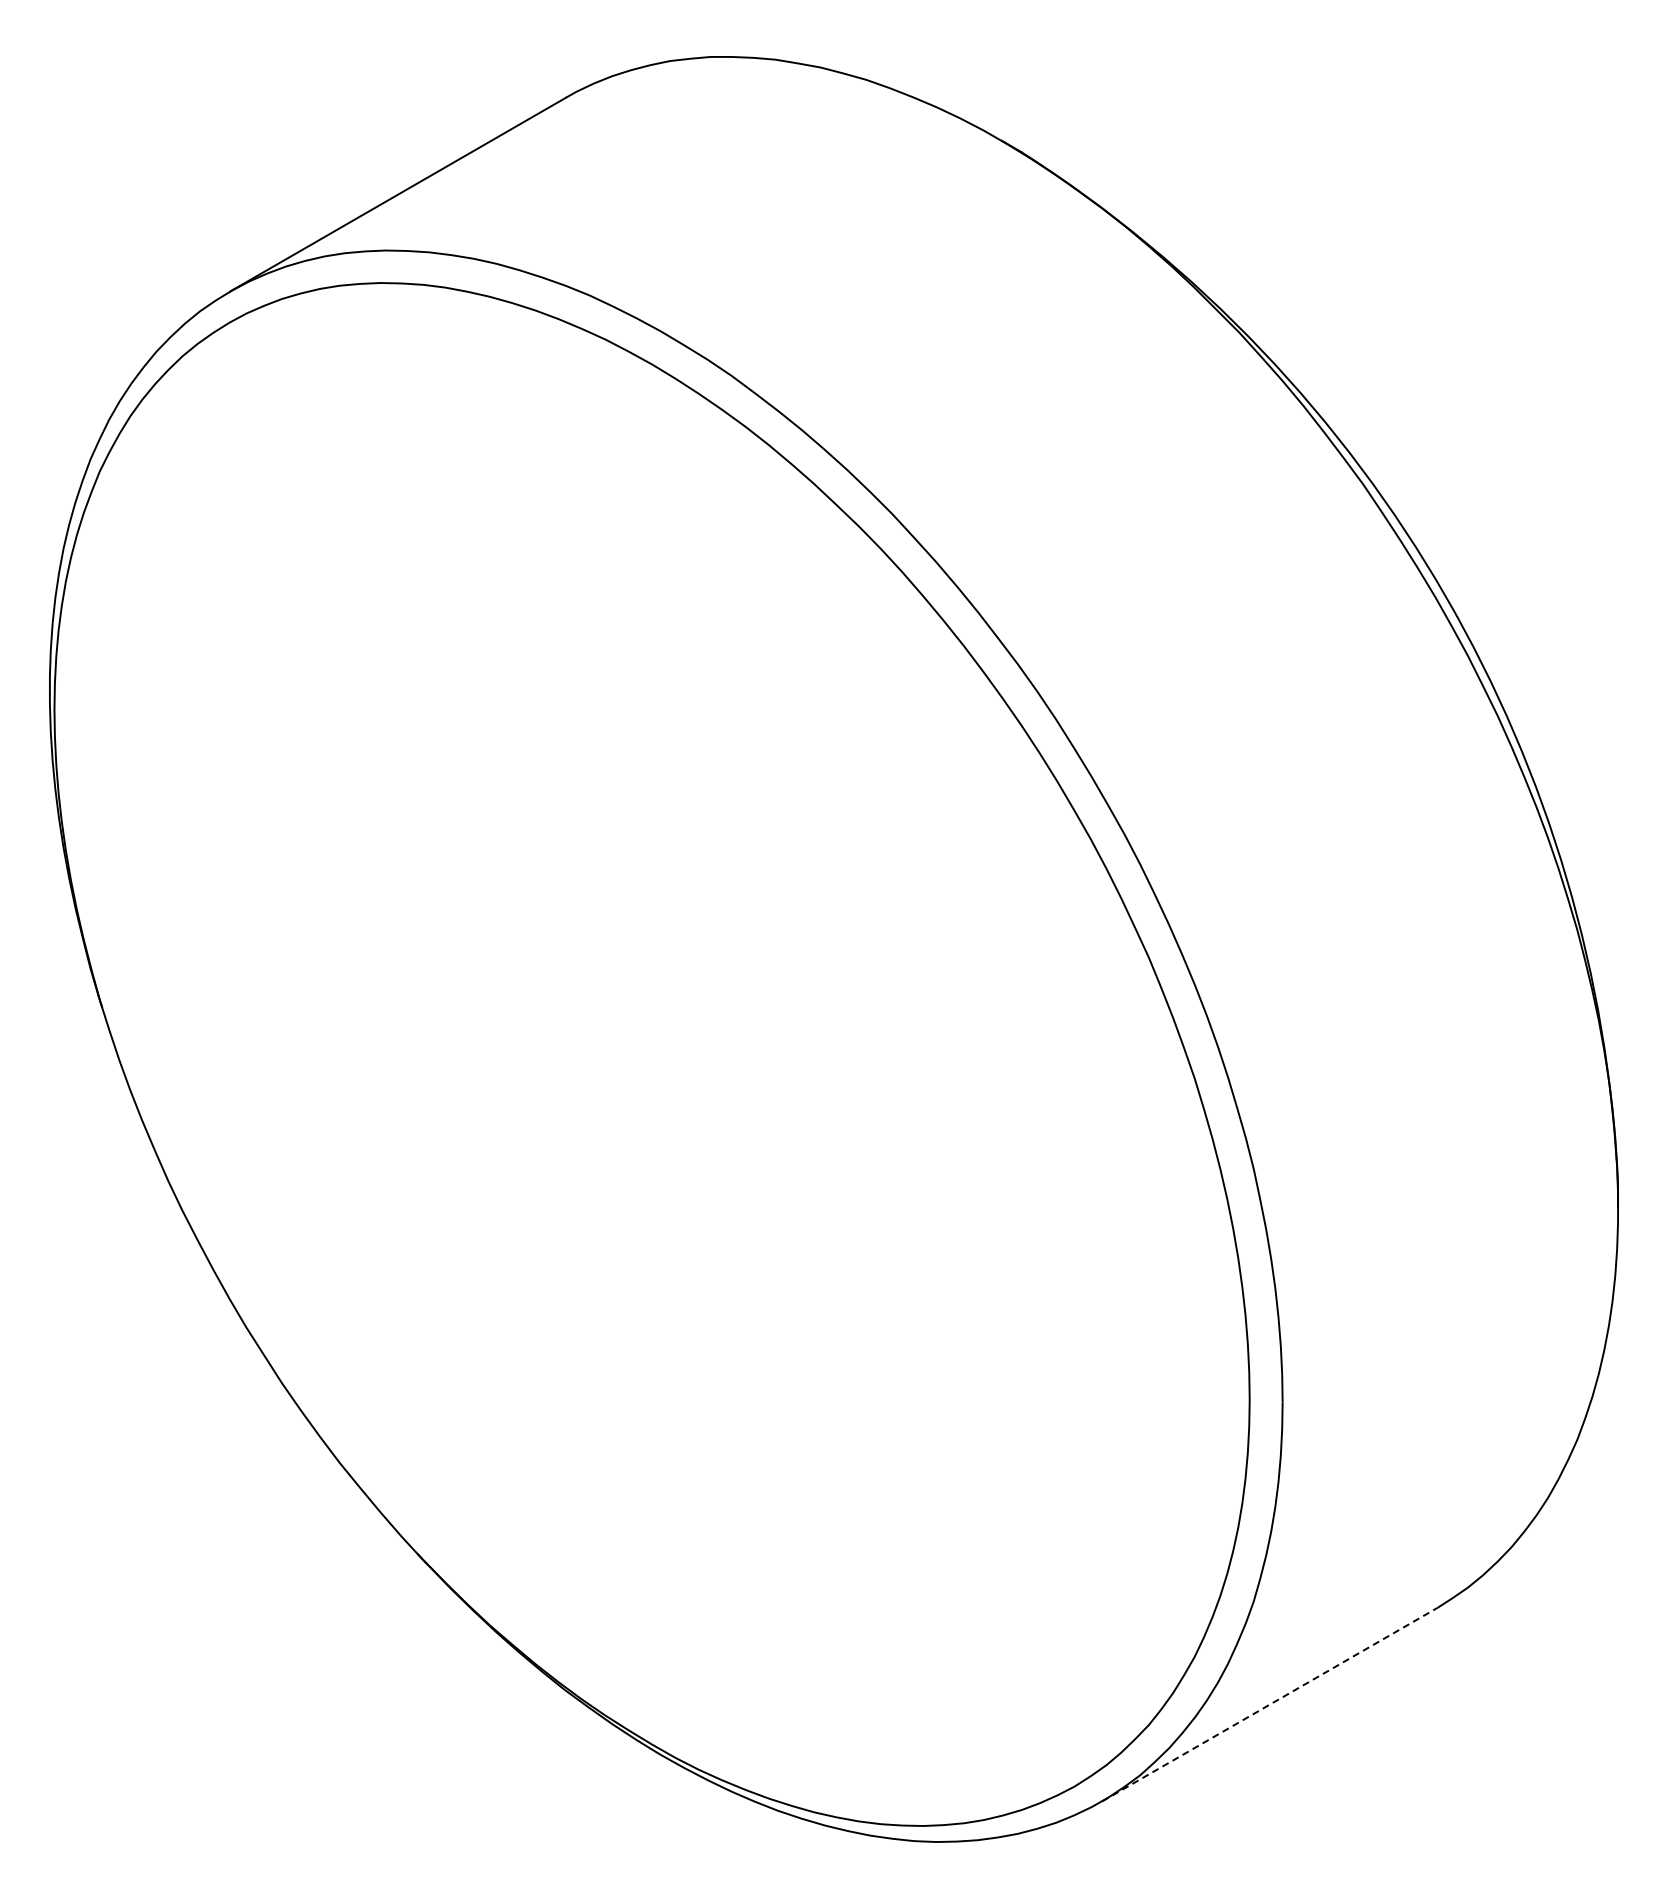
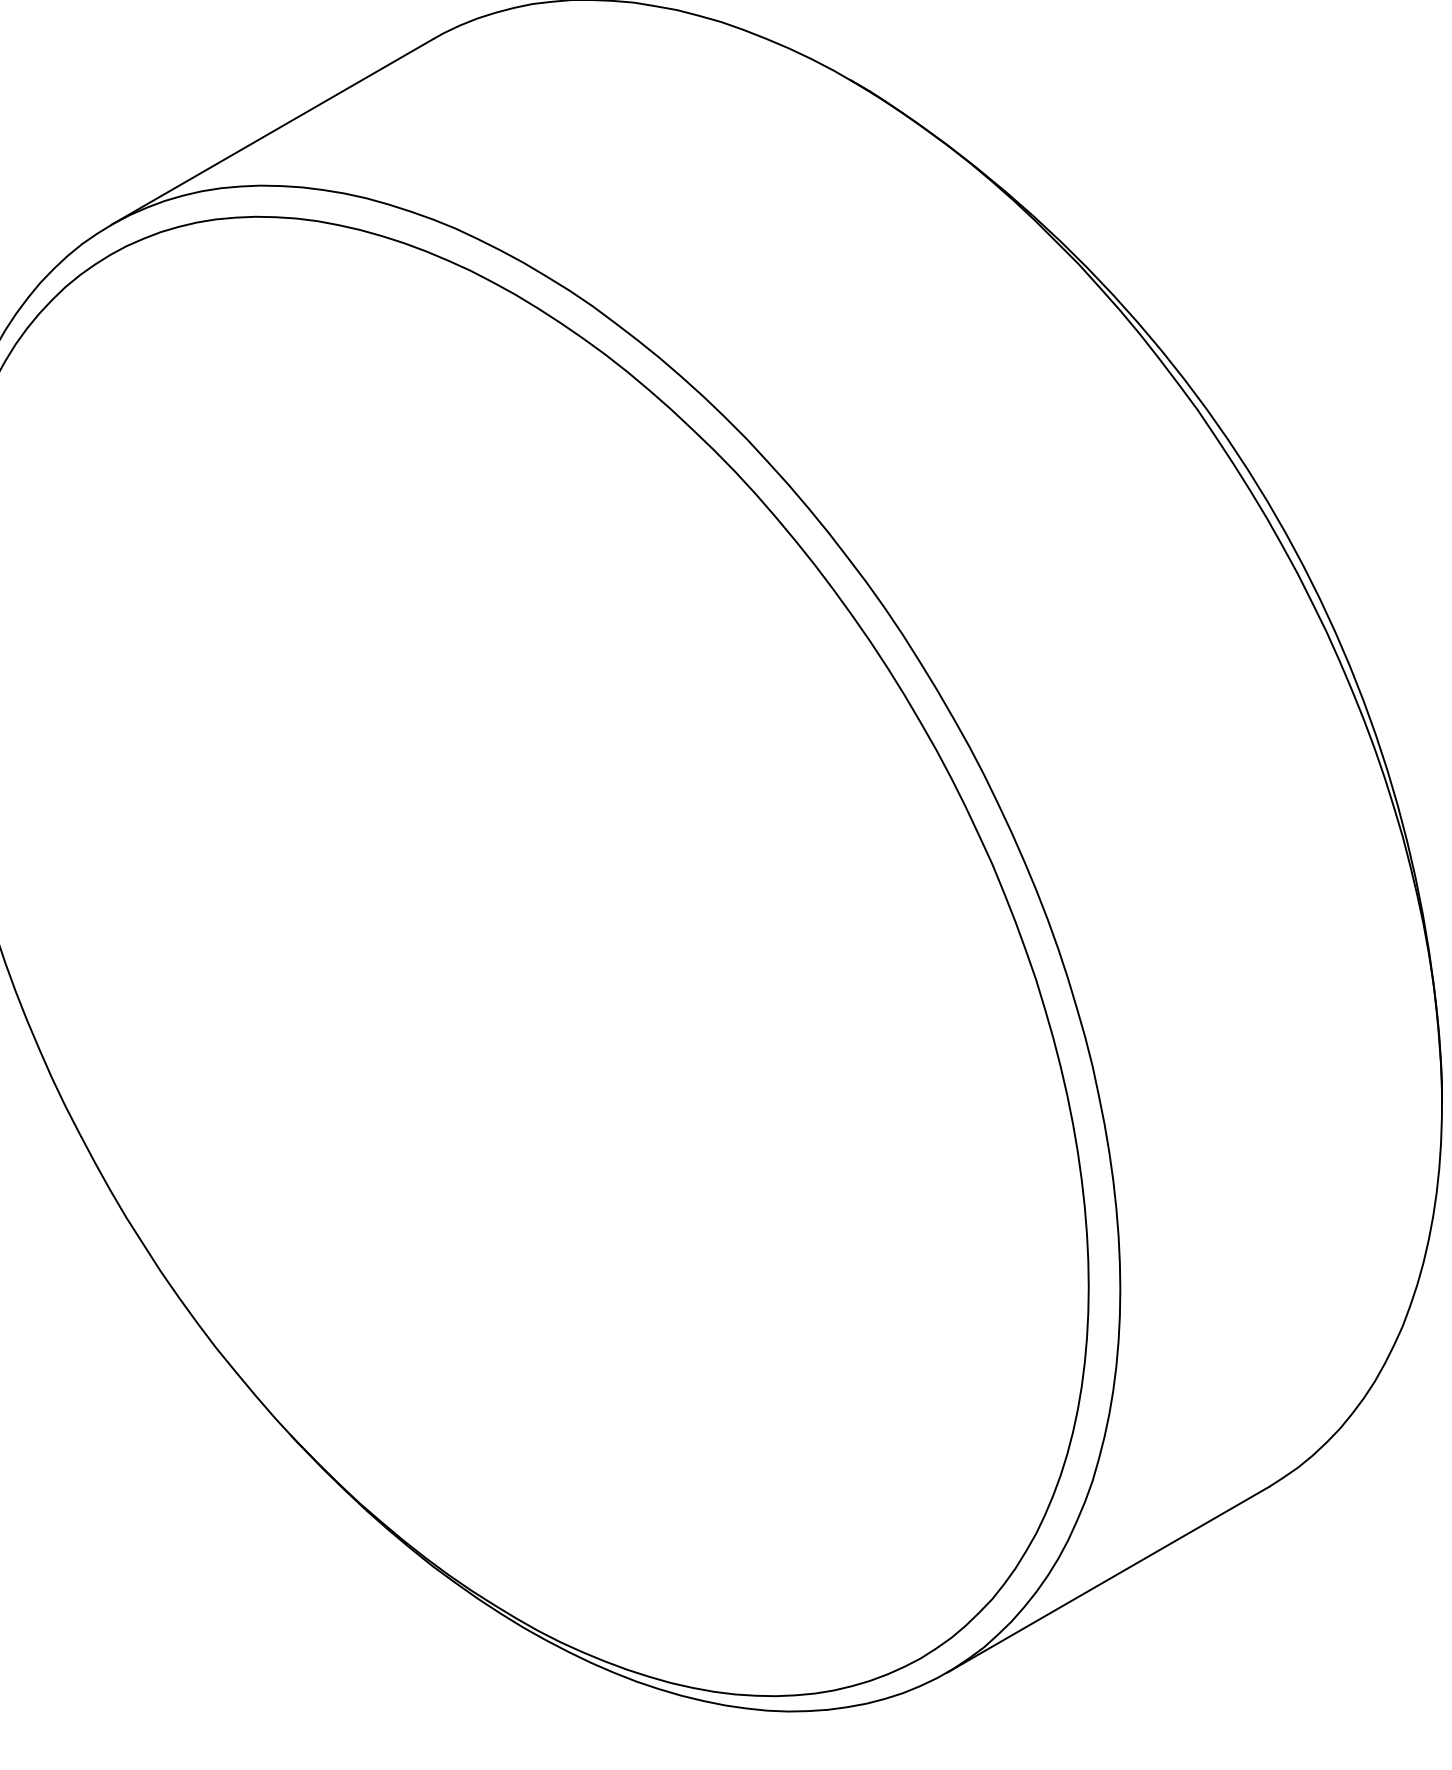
line: (1270, 1704) -> (1108, 1579), dashed -> solid

